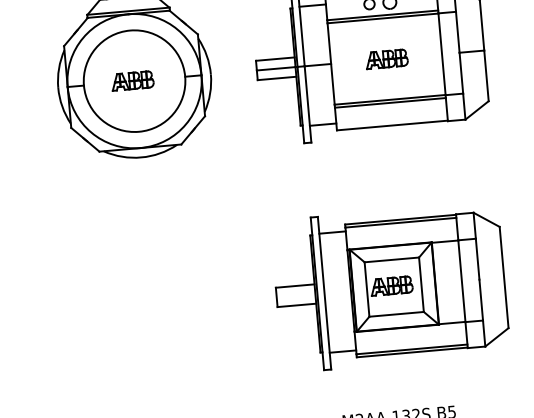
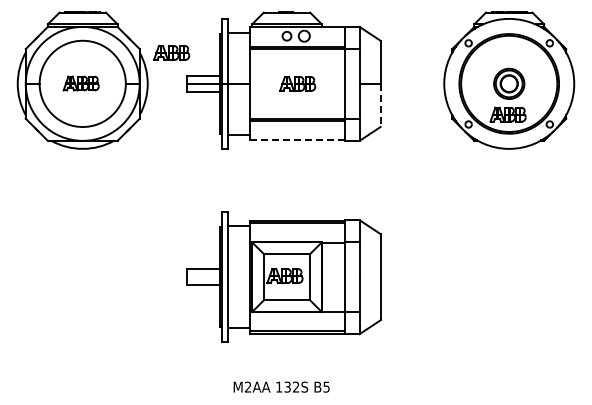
part: (235, 35) -> (171, 52), added
line: (486, 75) -> (380, 105), solid -> dashed
line: (391, 125) -> (296, 140), solid -> dashed

